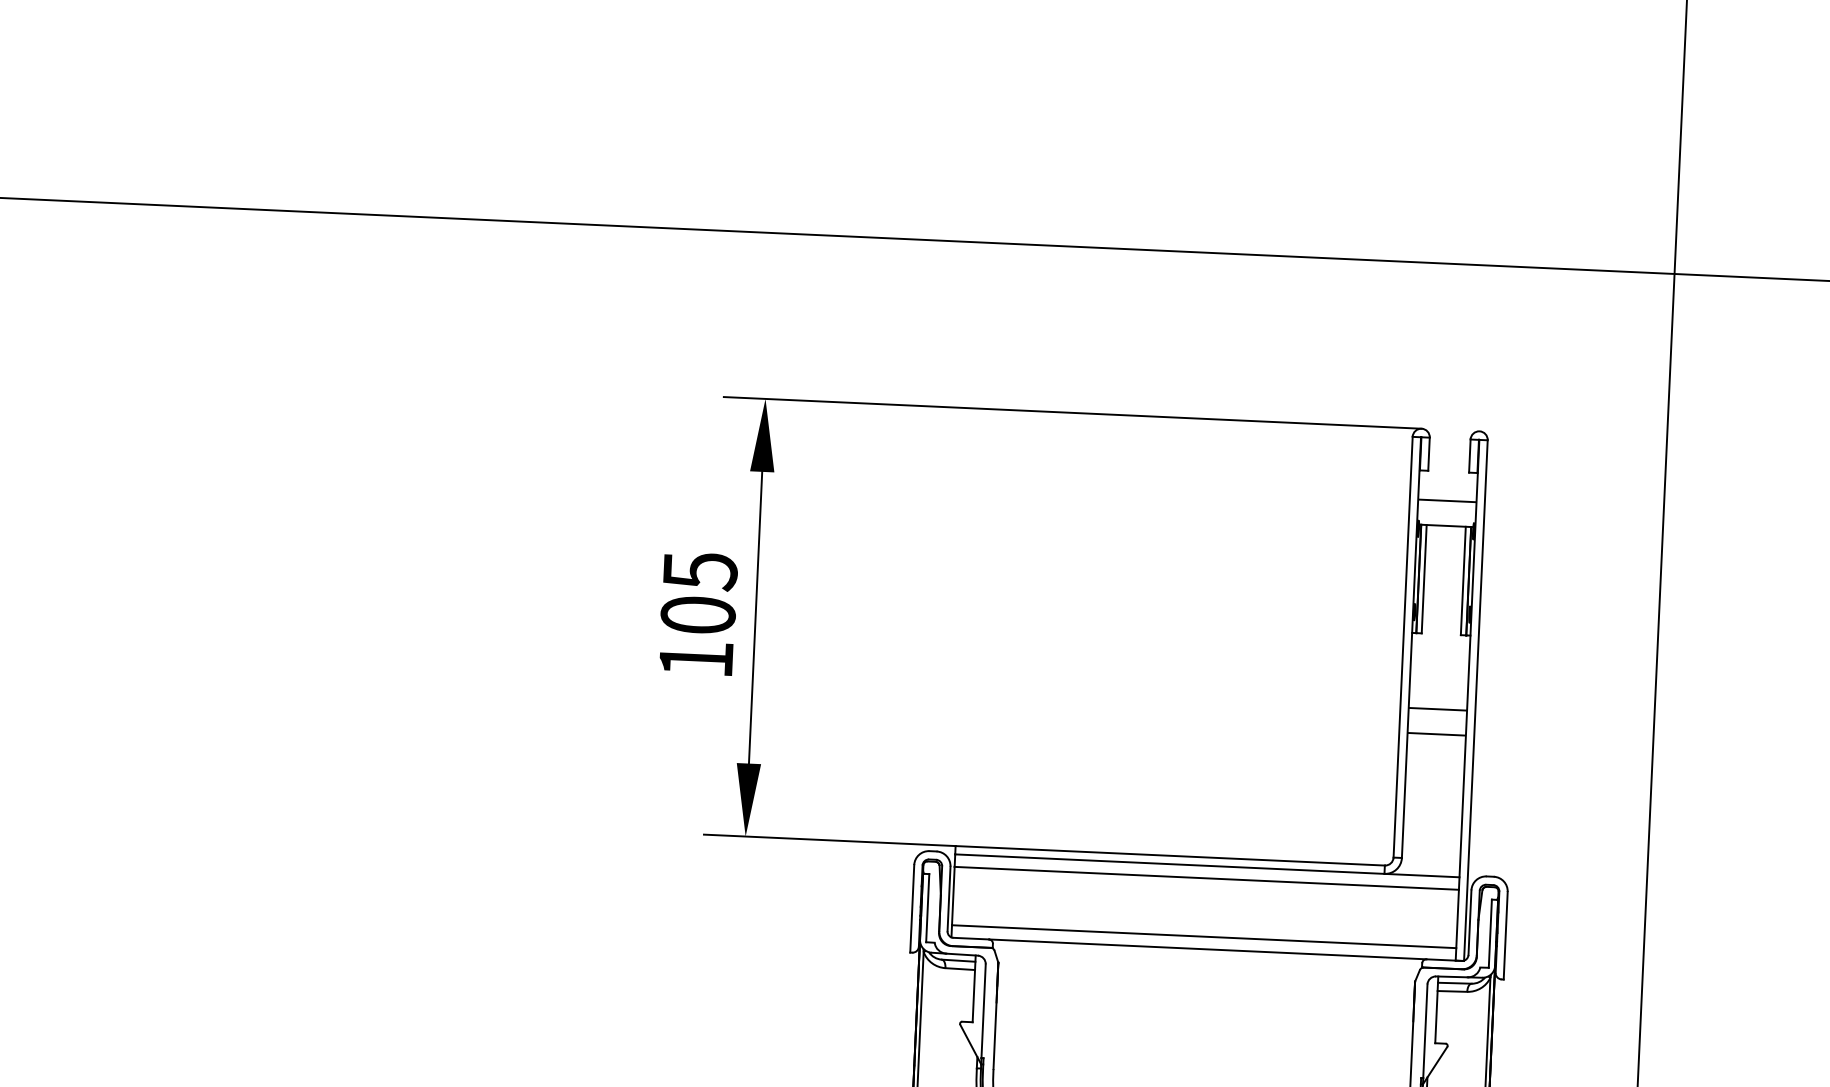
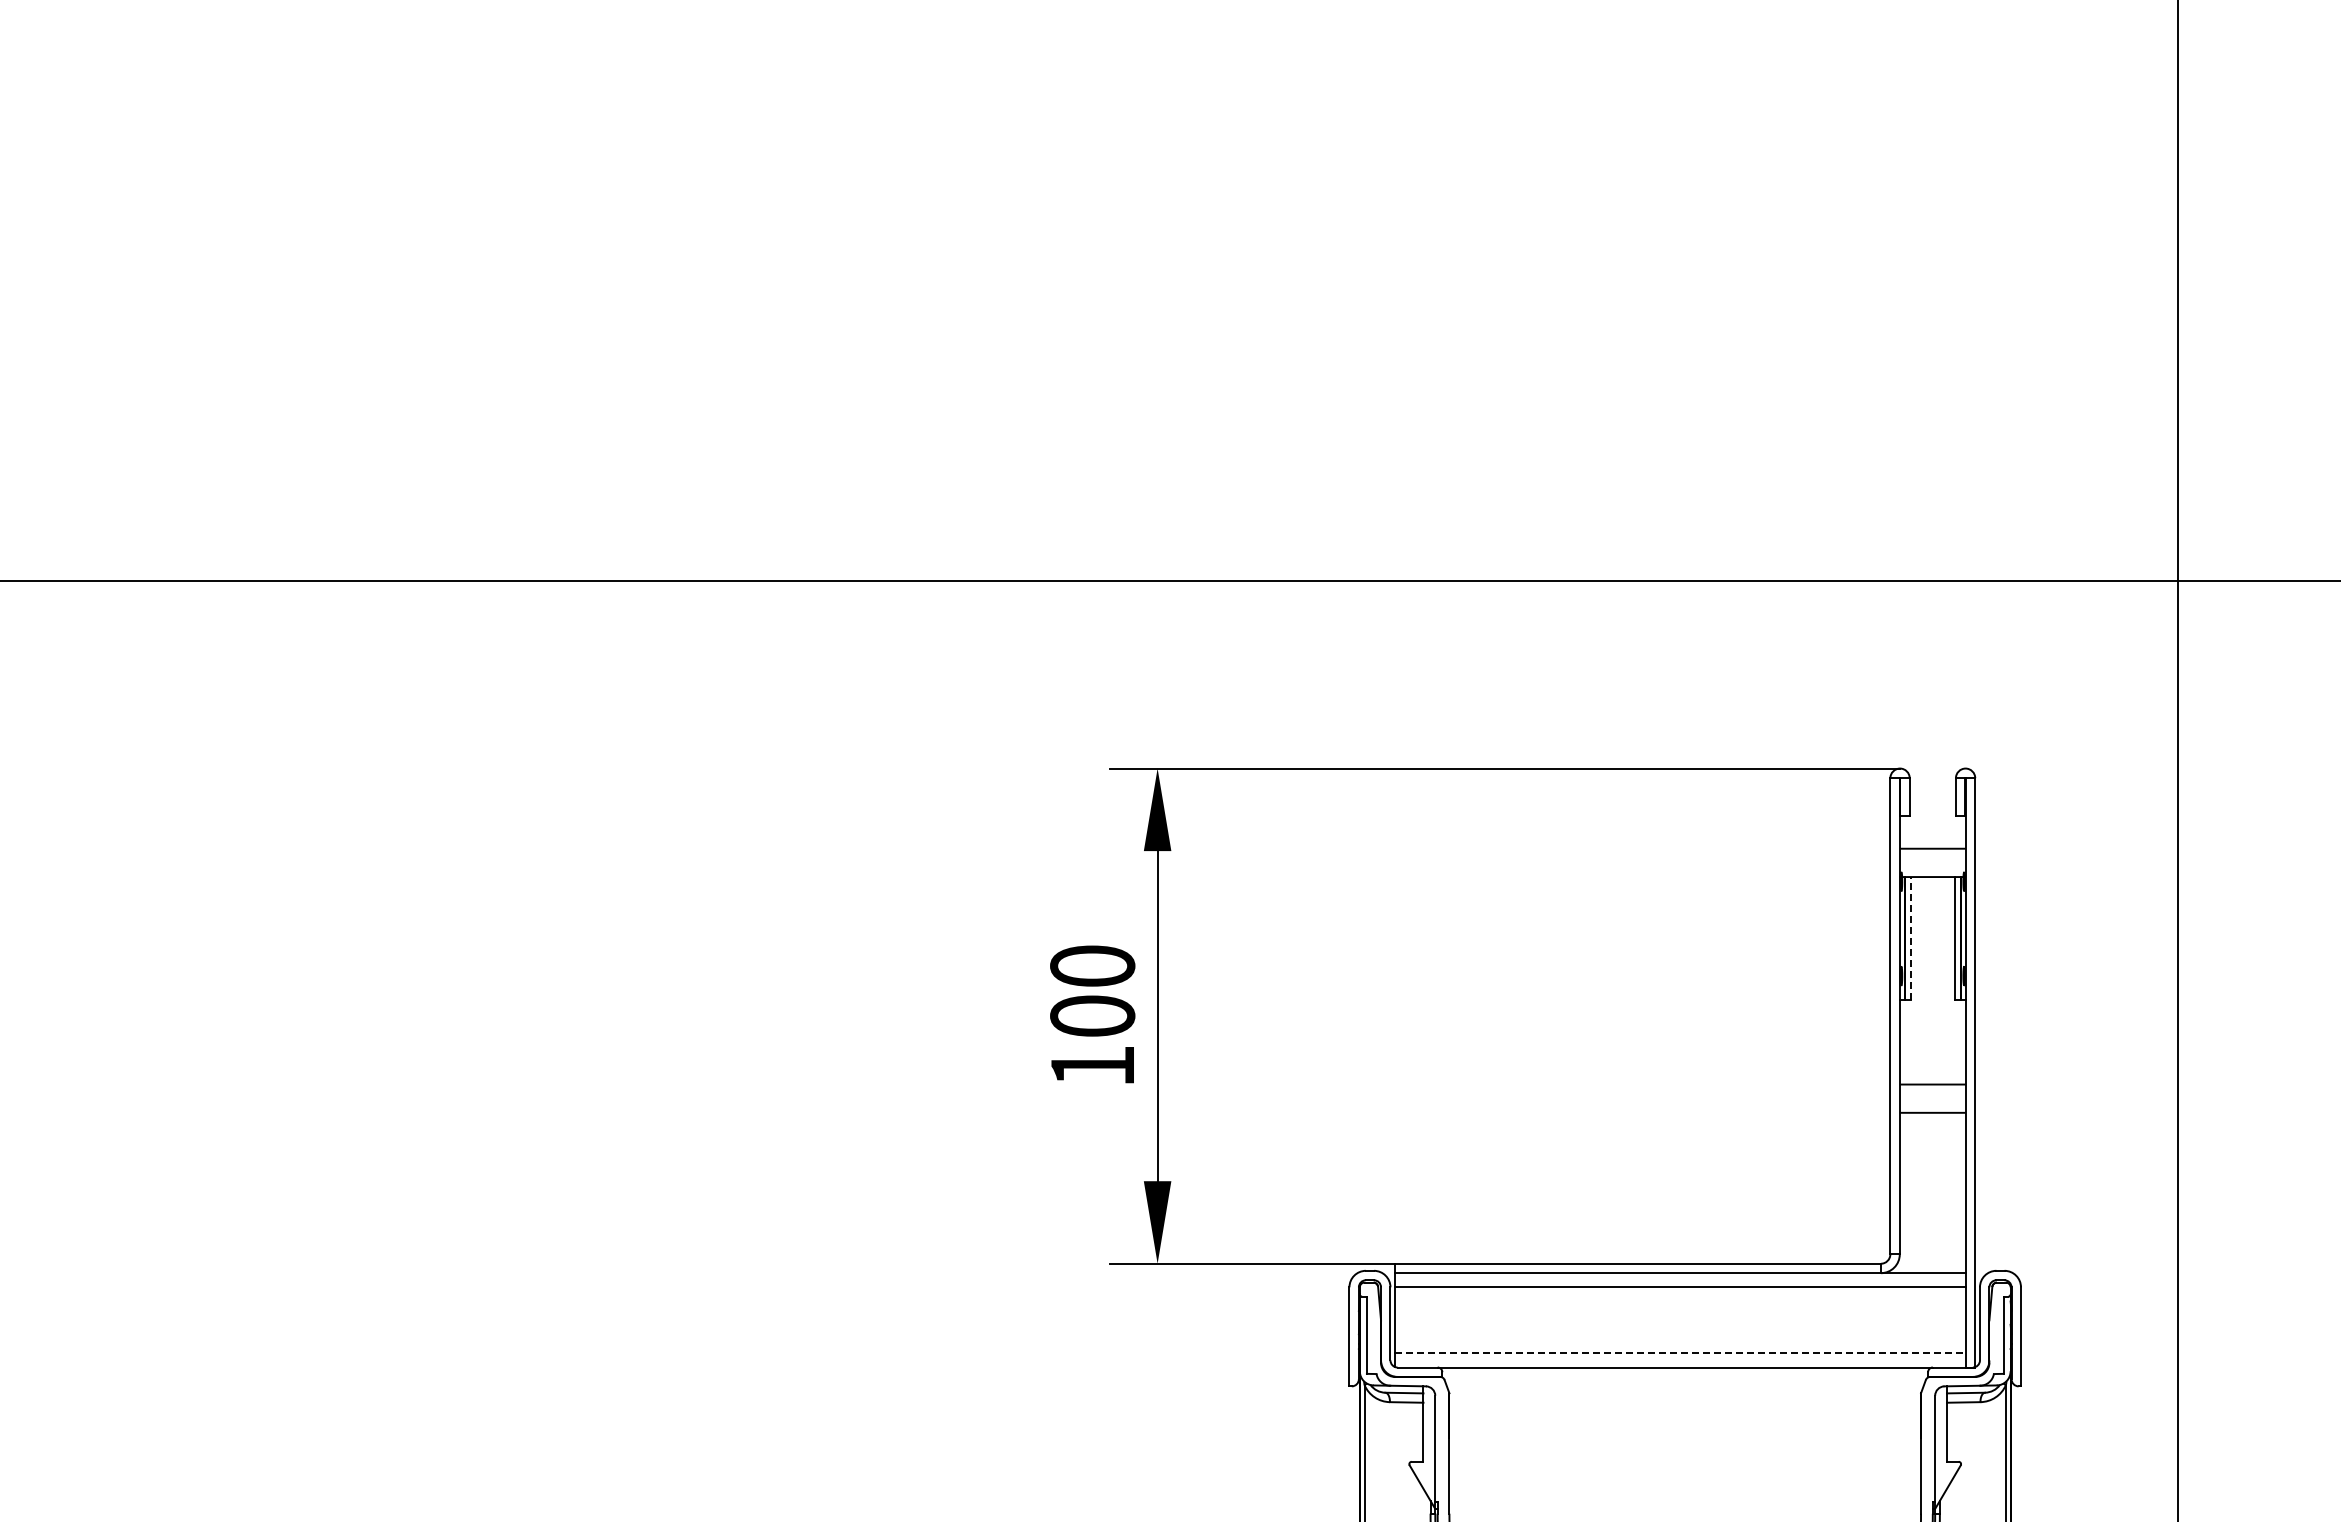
text: (700, 571) -> (1092, 966), 105 -> 100
line: (1424, 578) -> (1910, 937), solid -> dashed
line: (1205, 936) -> (1681, 1353), solid -> dashed

